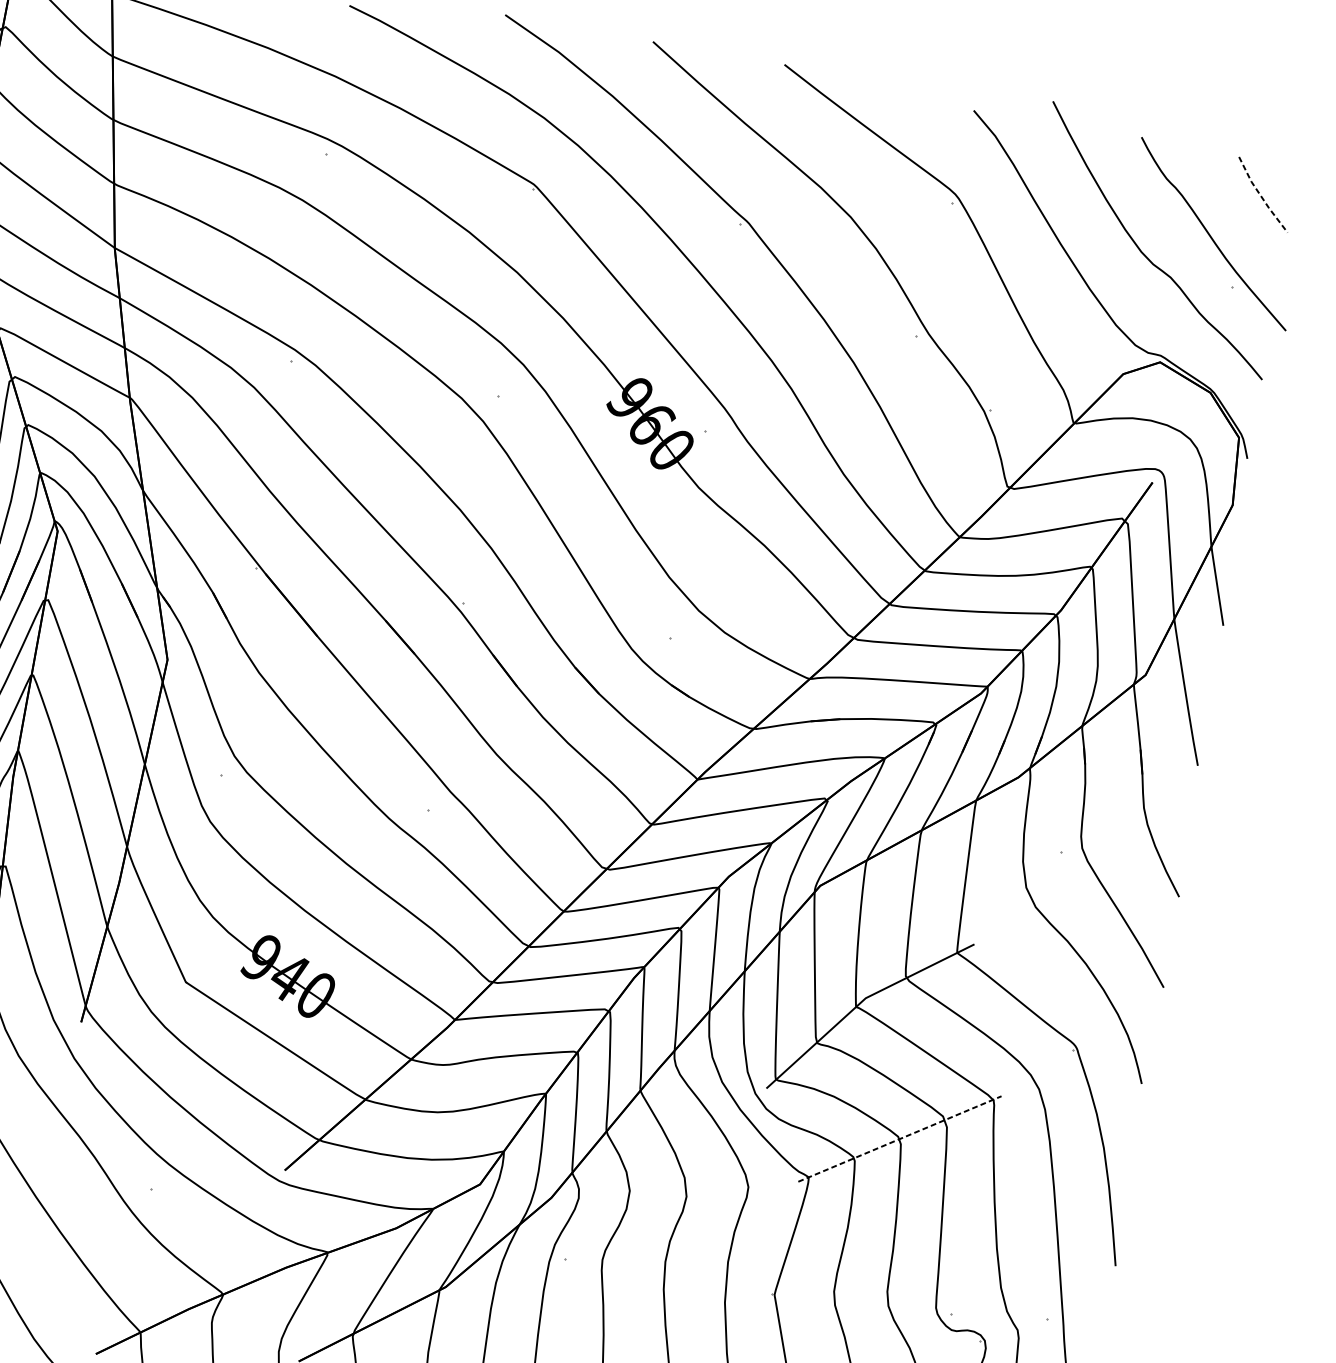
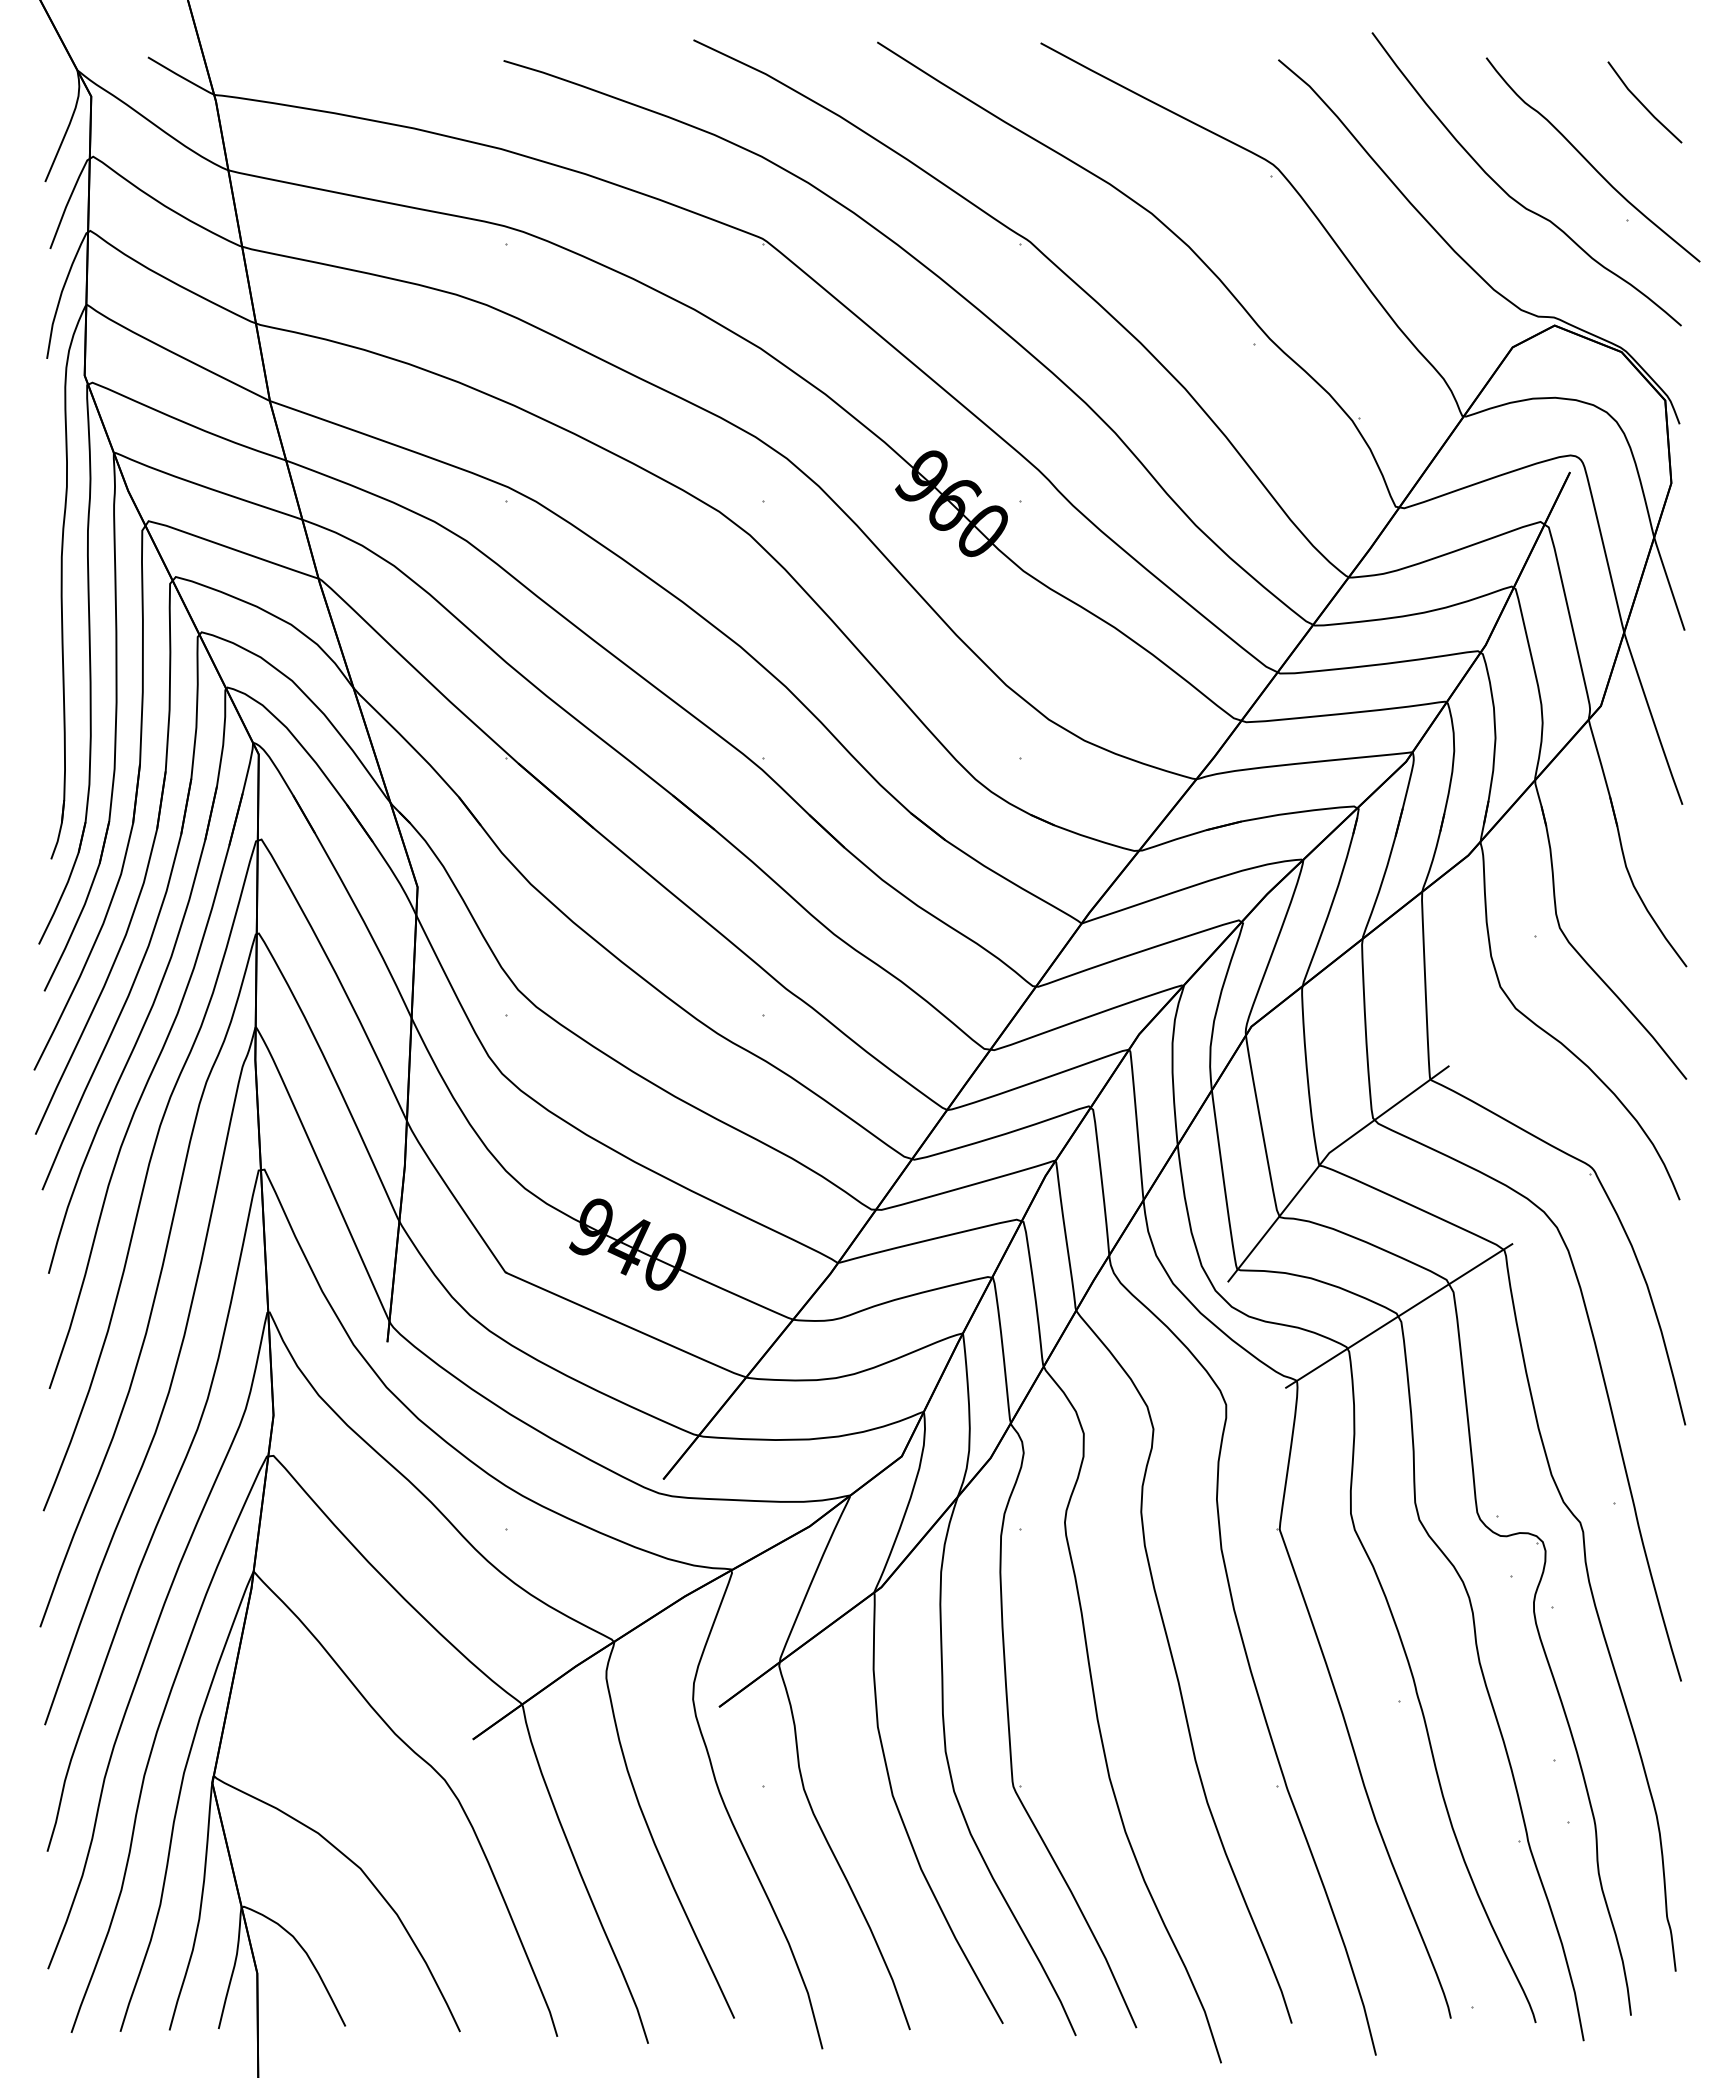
line: (1261, 196) -> (1642, 104), dashed -> solid
line: (900, 1138) -> (1399, 1315), dashed -> solid

